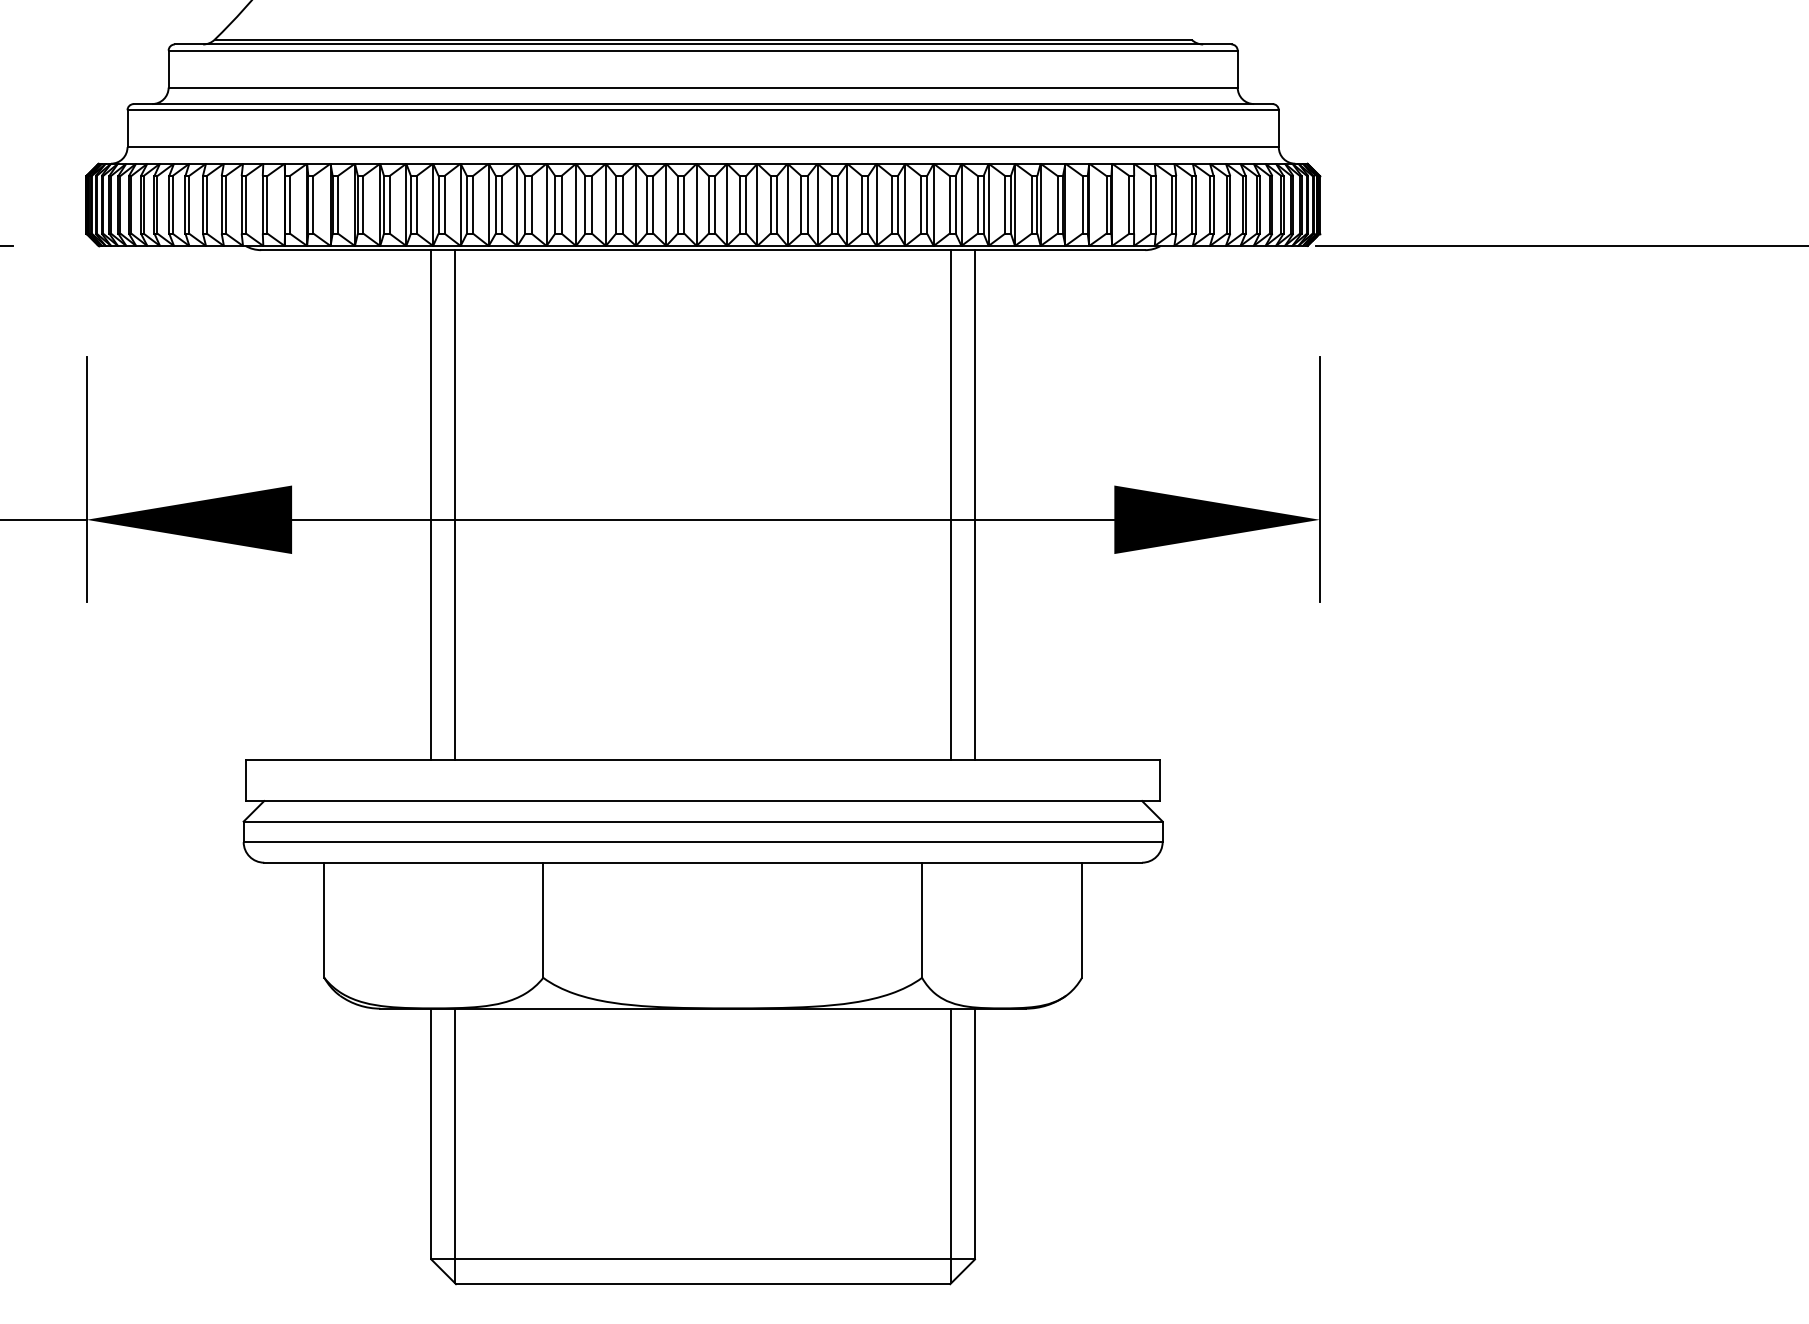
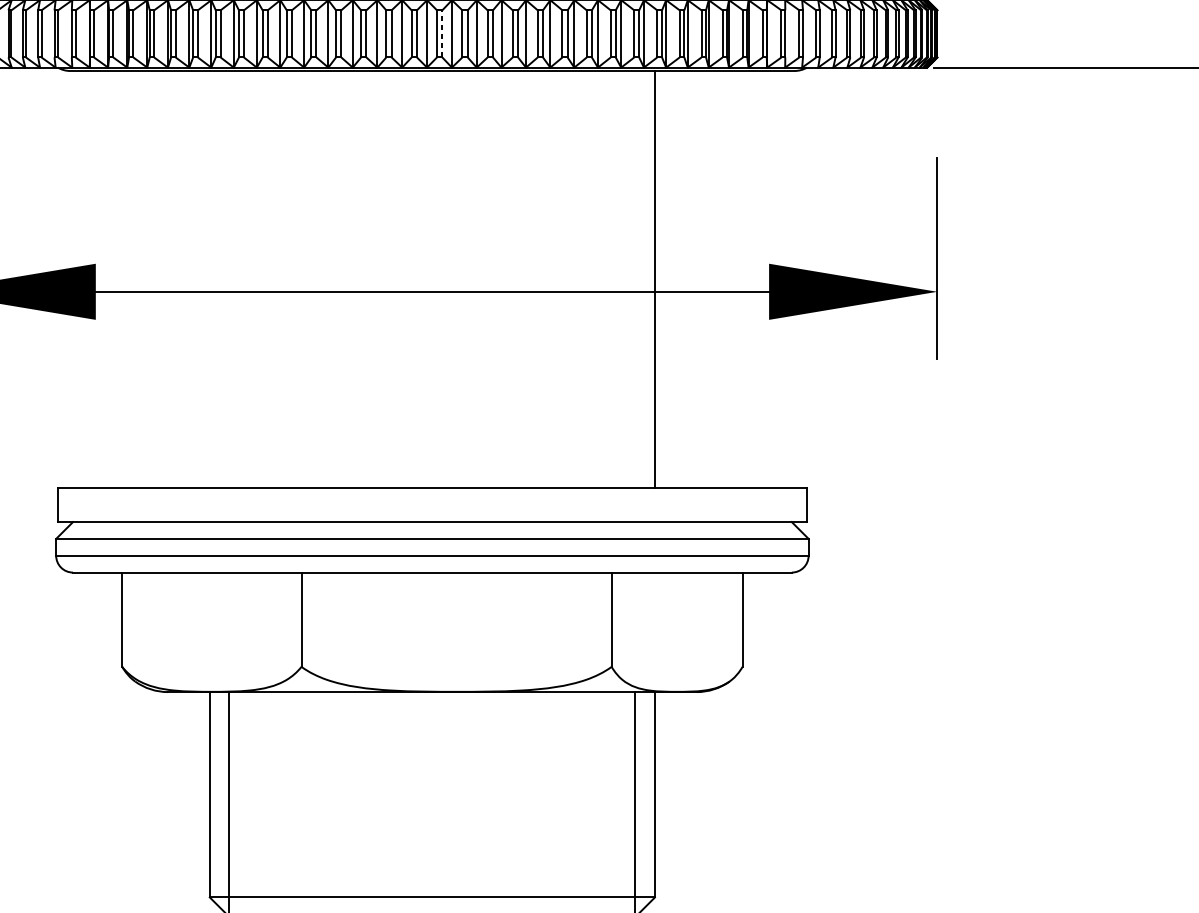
line: (715, 204) -> (442, 33), solid -> dashed
line: (431, 504) -> (209, 279), removed
line: (455, 504) -> (229, 279), removed
line: (951, 504) -> (635, 279), removed

